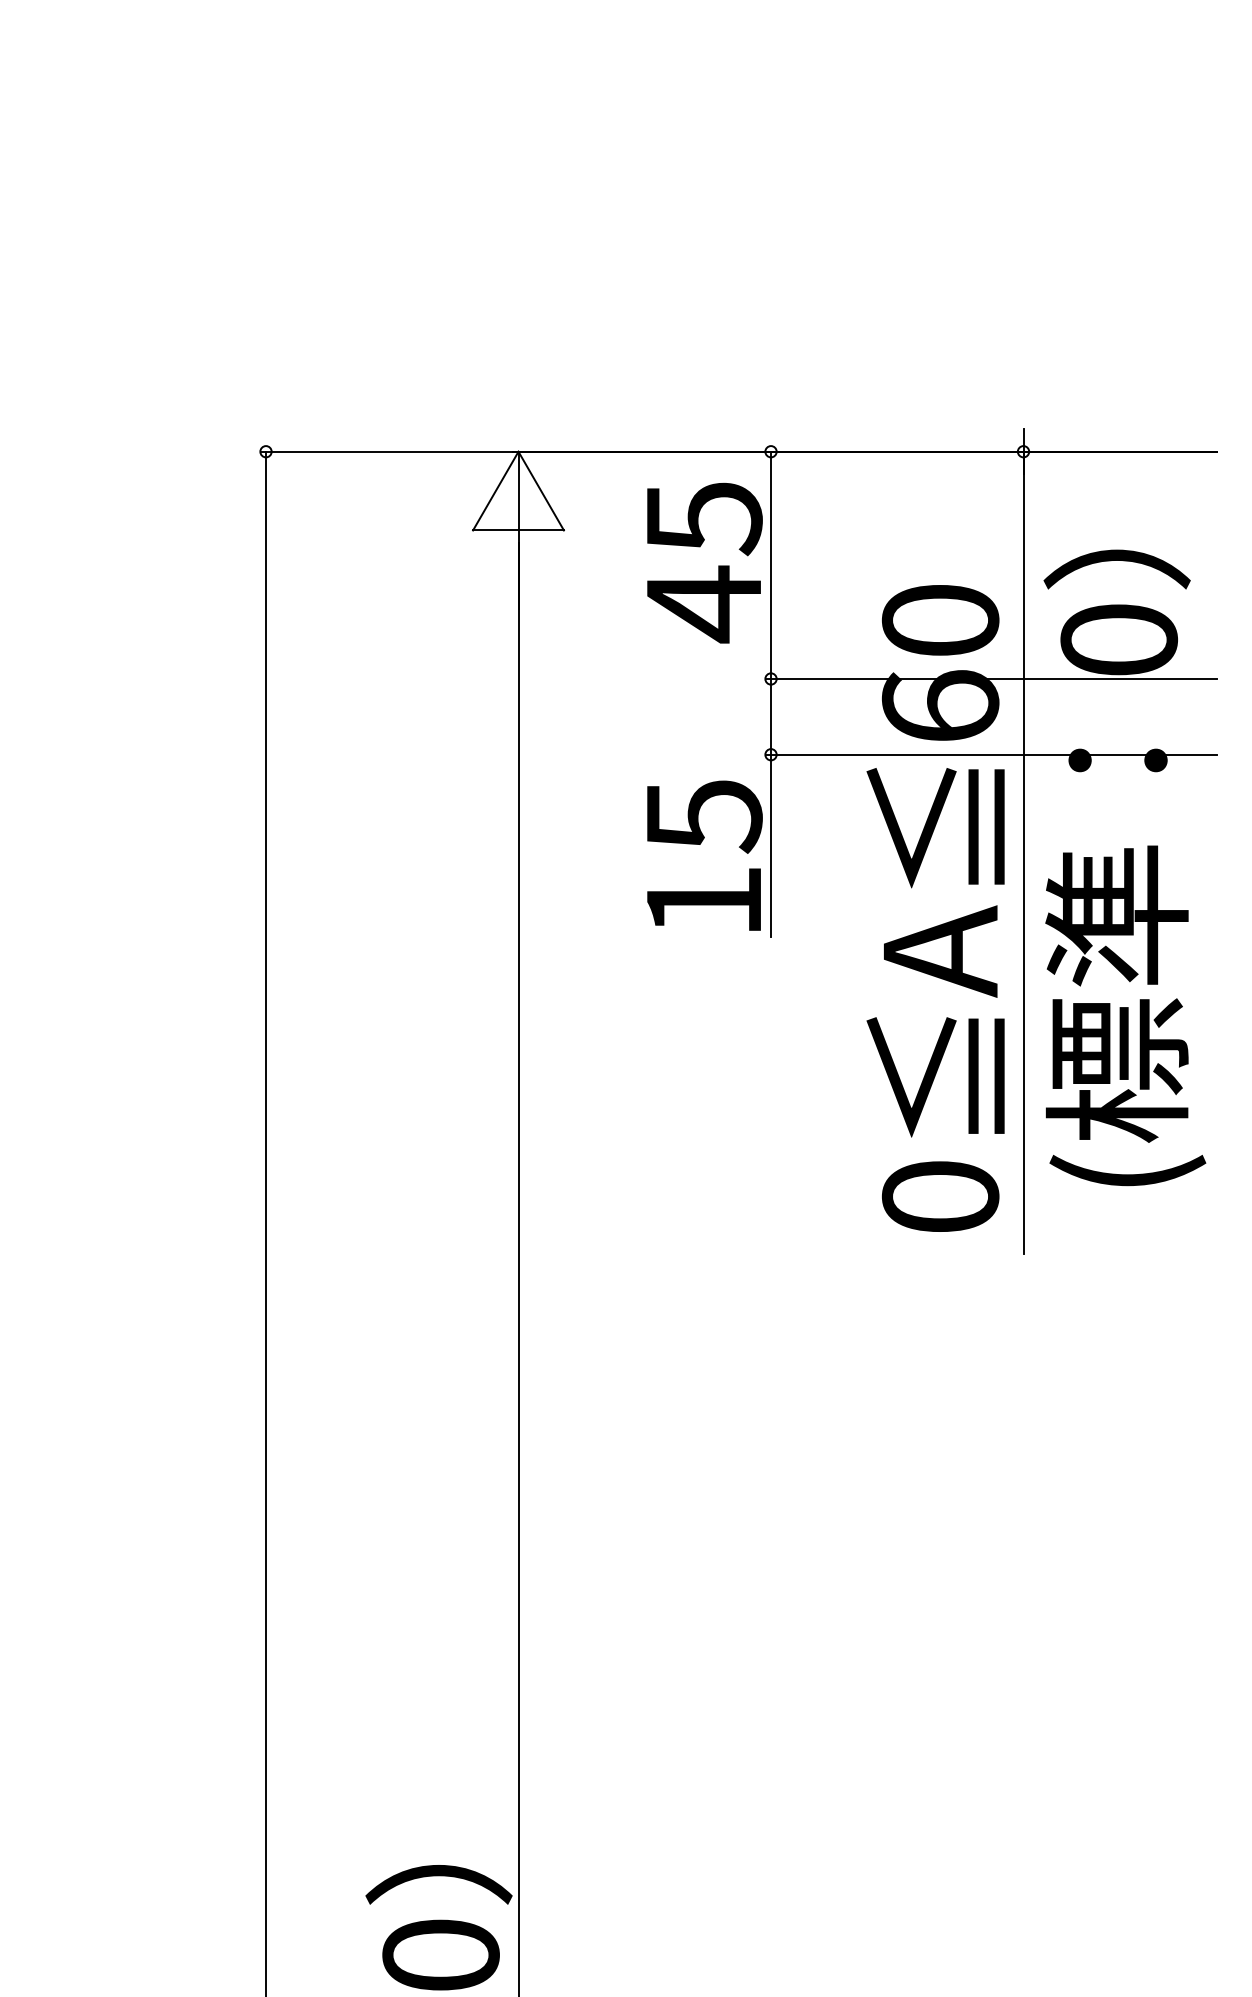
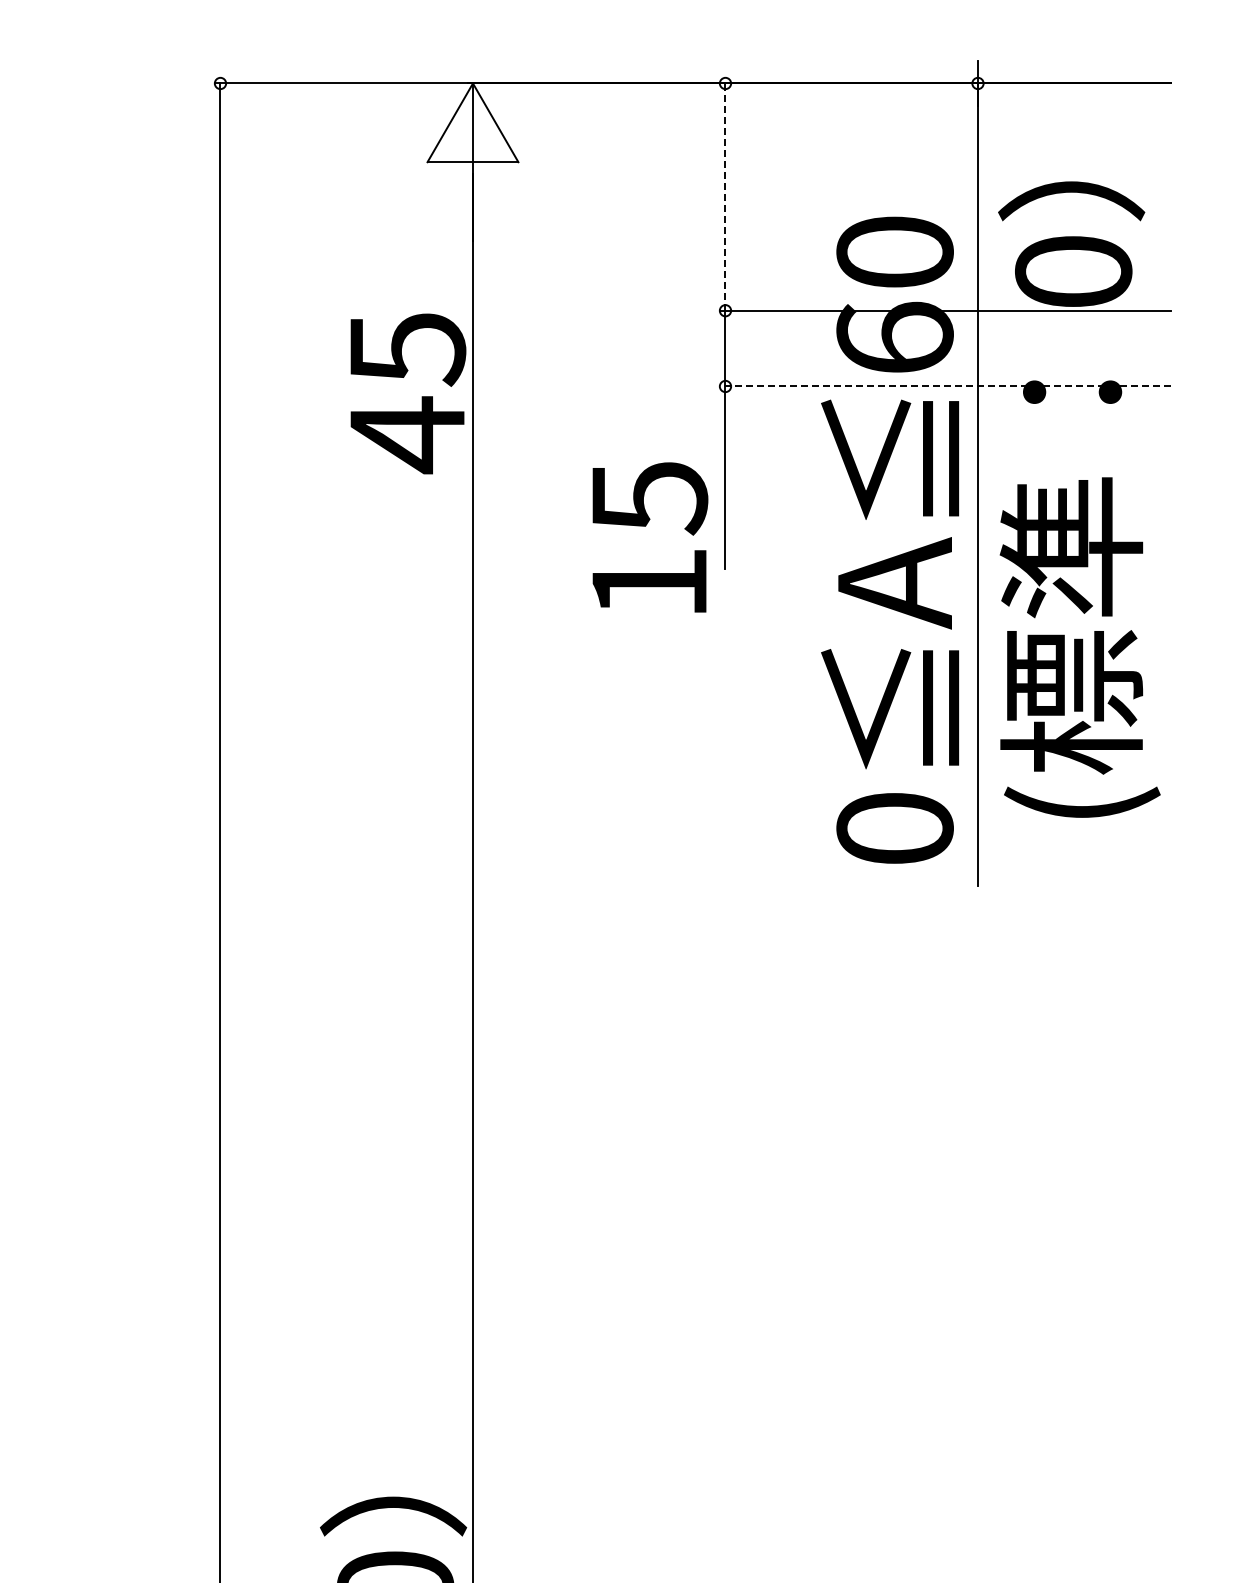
text: (704, 562) -> (407, 393), moved
line: (771, 565) -> (725, 197), solid -> dashed
line: (990, 754) -> (944, 386), solid -> dashed
text: (704, 855) -> (649, 537), moved

